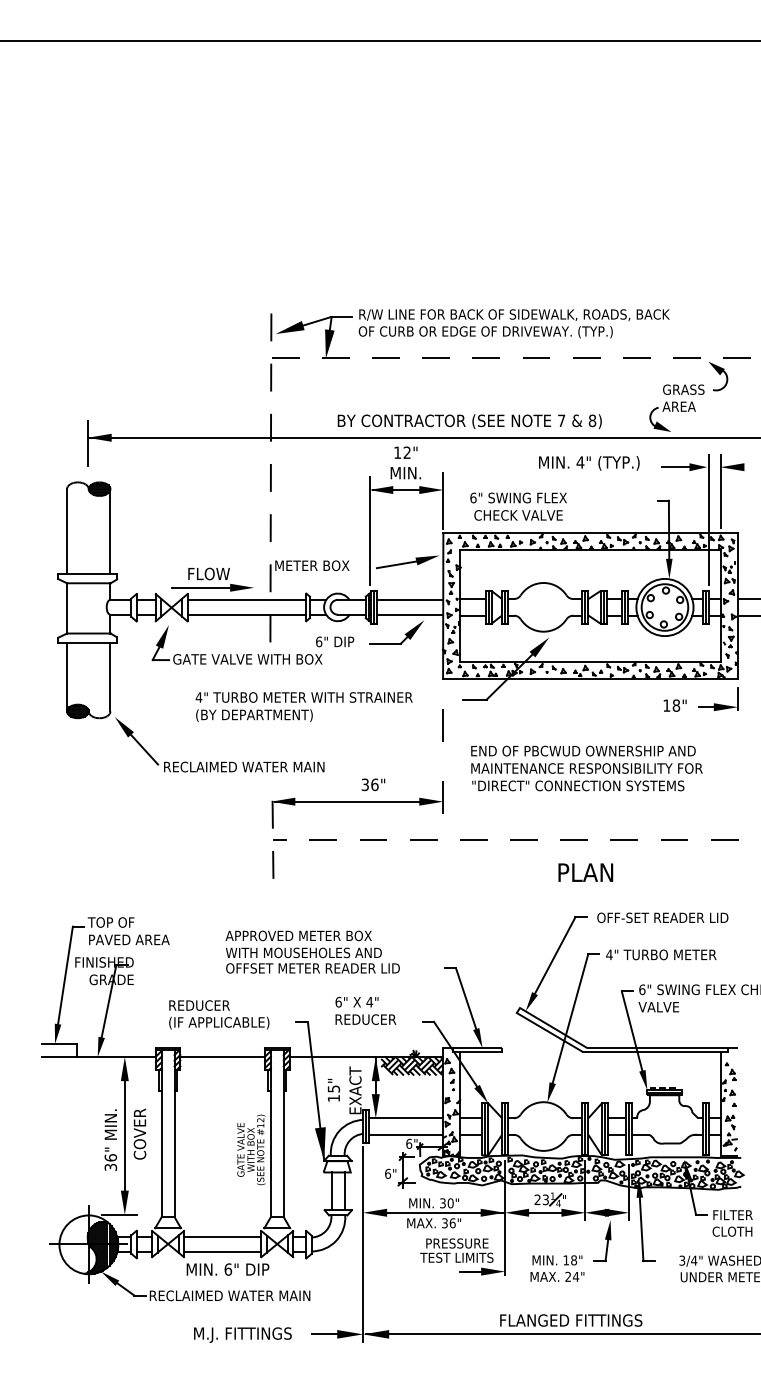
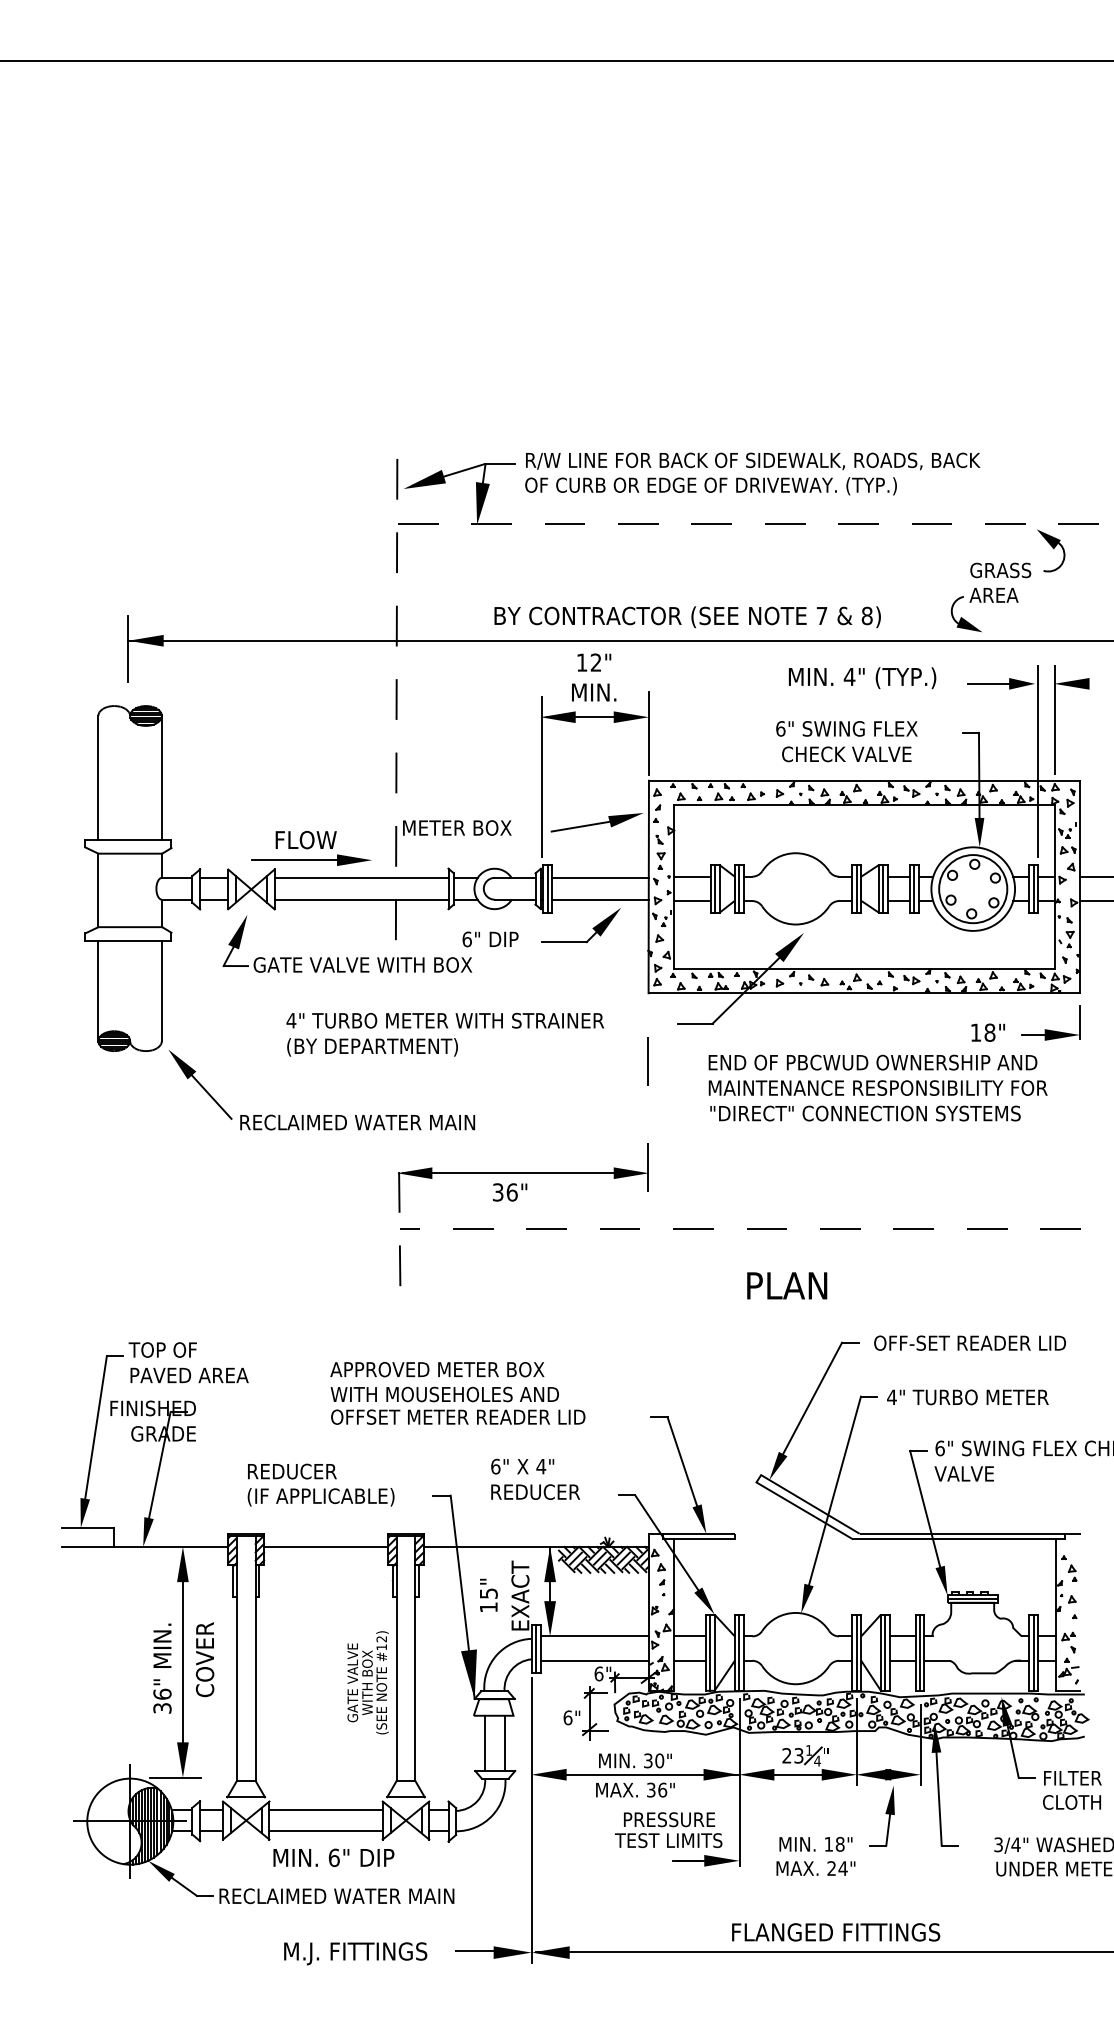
text: (518, 506) -> (846, 741), moved
text: (586, 768) -> (877, 1088), moved
text: (373, 784) -> (510, 1191), moved
text: (585, 872) -> (786, 1285), moved

